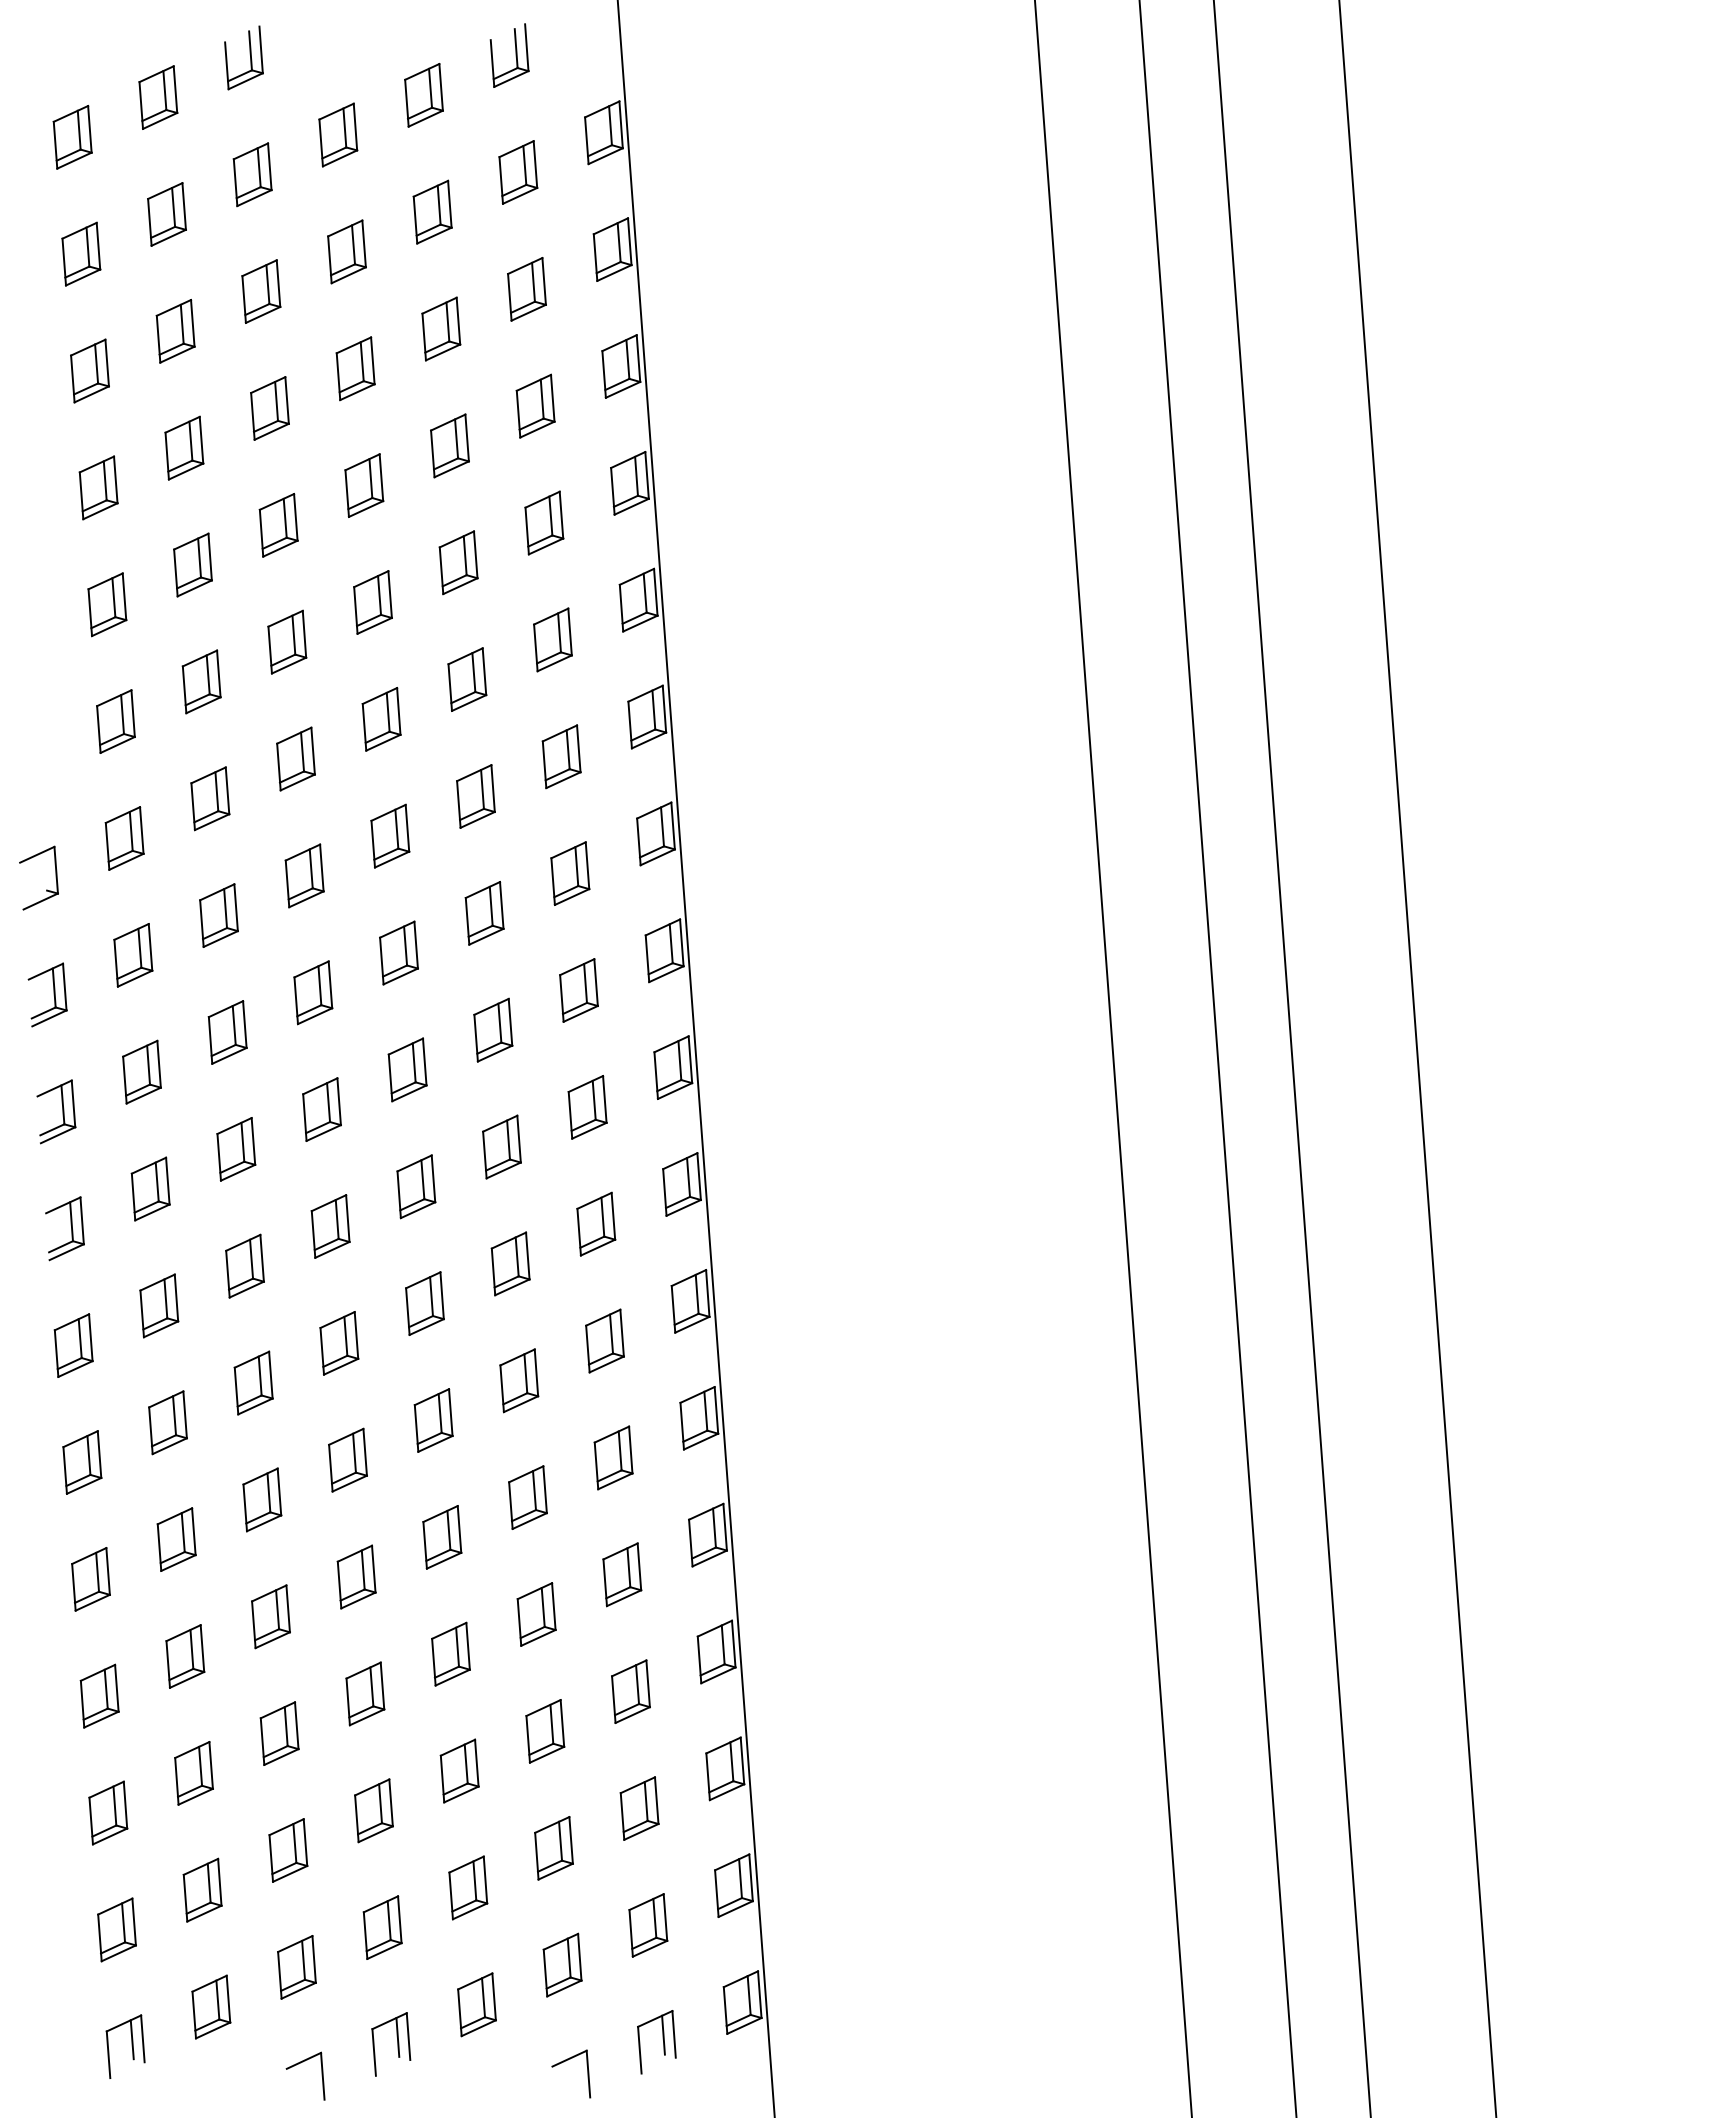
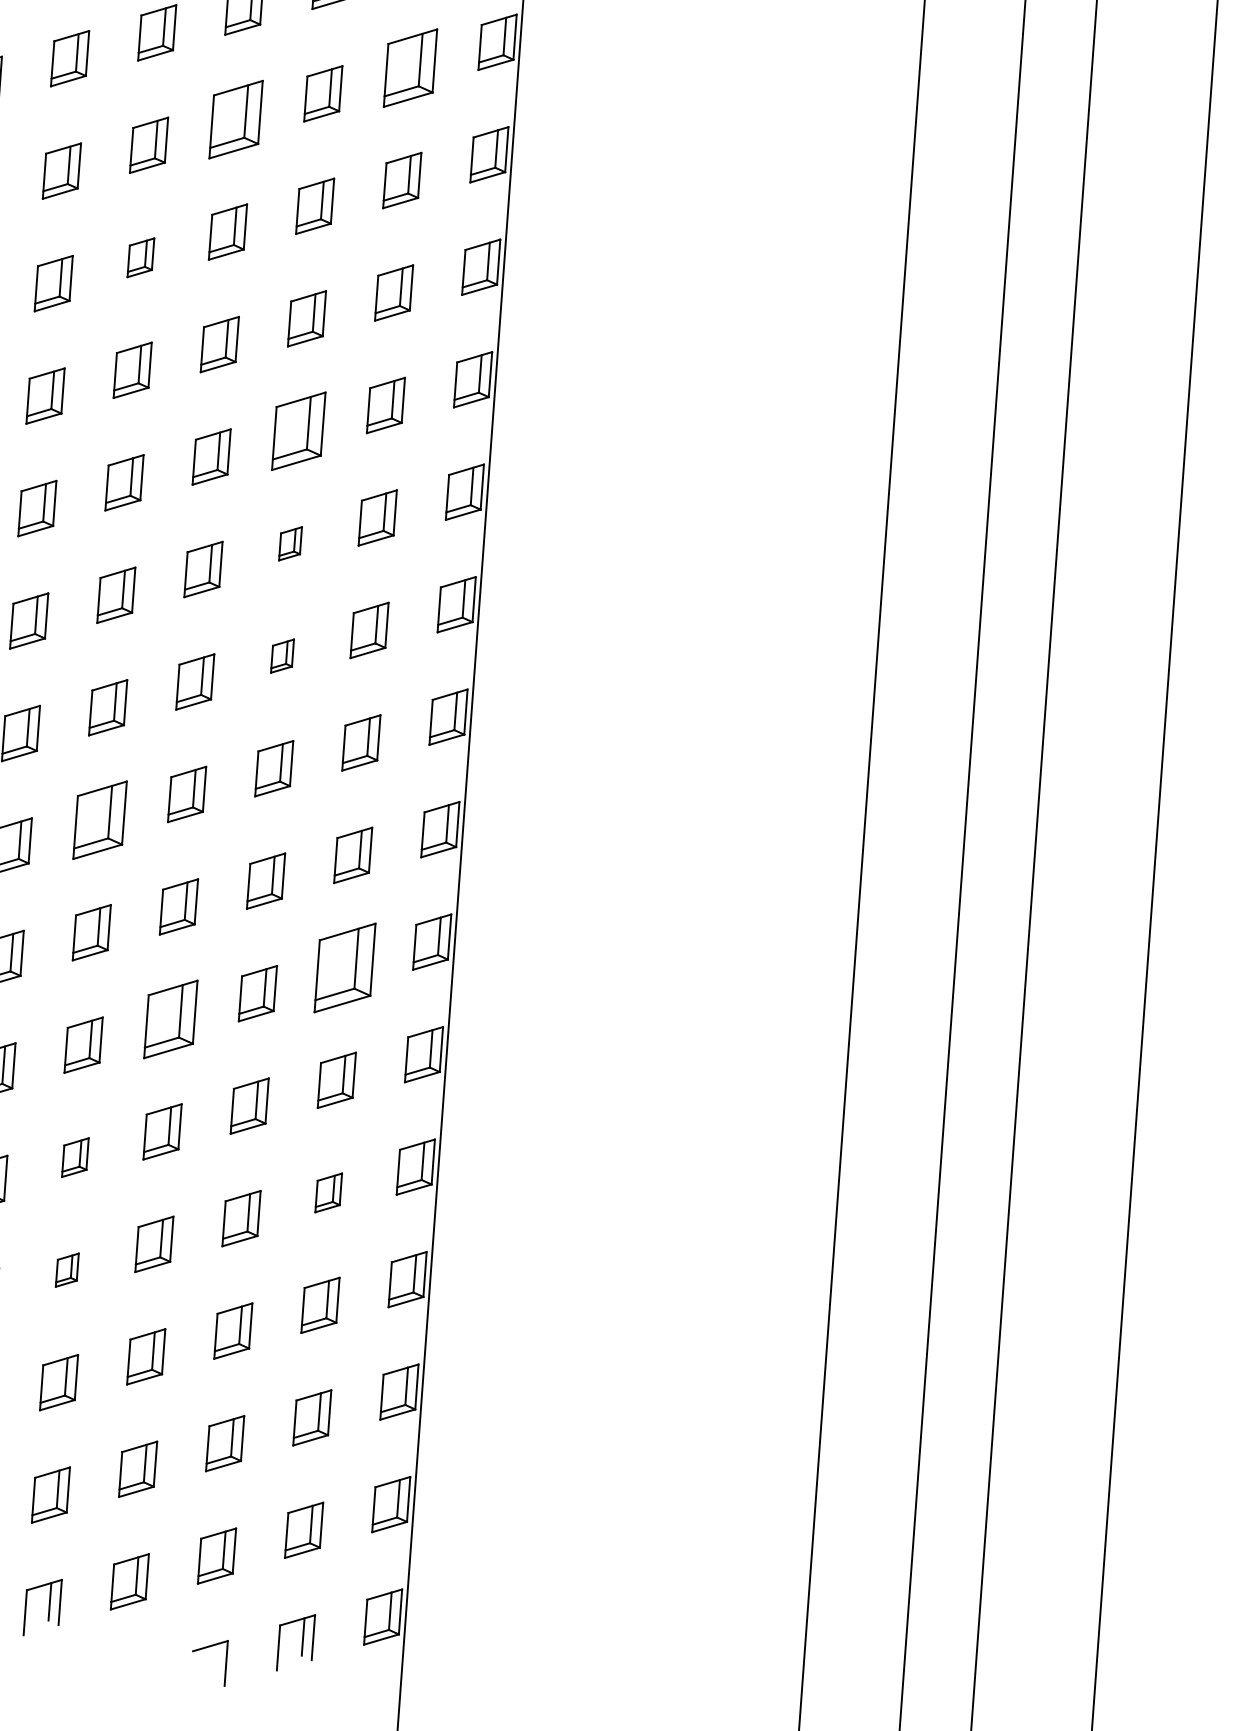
part: (535, 405) -> (410, 67), size x1.4
part: (364, 485) -> (236, 119), size x1.4
part: (287, 641) -> (141, 257), size x0.7
part: (475, 796) -> (298, 431), size x1.4
part: (484, 913) -> (290, 543), size x0.6
part: (493, 1029) -> (282, 655), size x0.6
part: (330, 1226) -> (99, 820), size x1.4
part: (604, 1340) -> (344, 967), size x1.6
part: (433, 1420) -> (170, 1019), size x1.4
part: (622, 1574) -> (328, 1192), size x0.7
part: (356, 1576) -> (75, 1157), size x0.7
part: (365, 1693) -> (67, 1269), size x0.6

